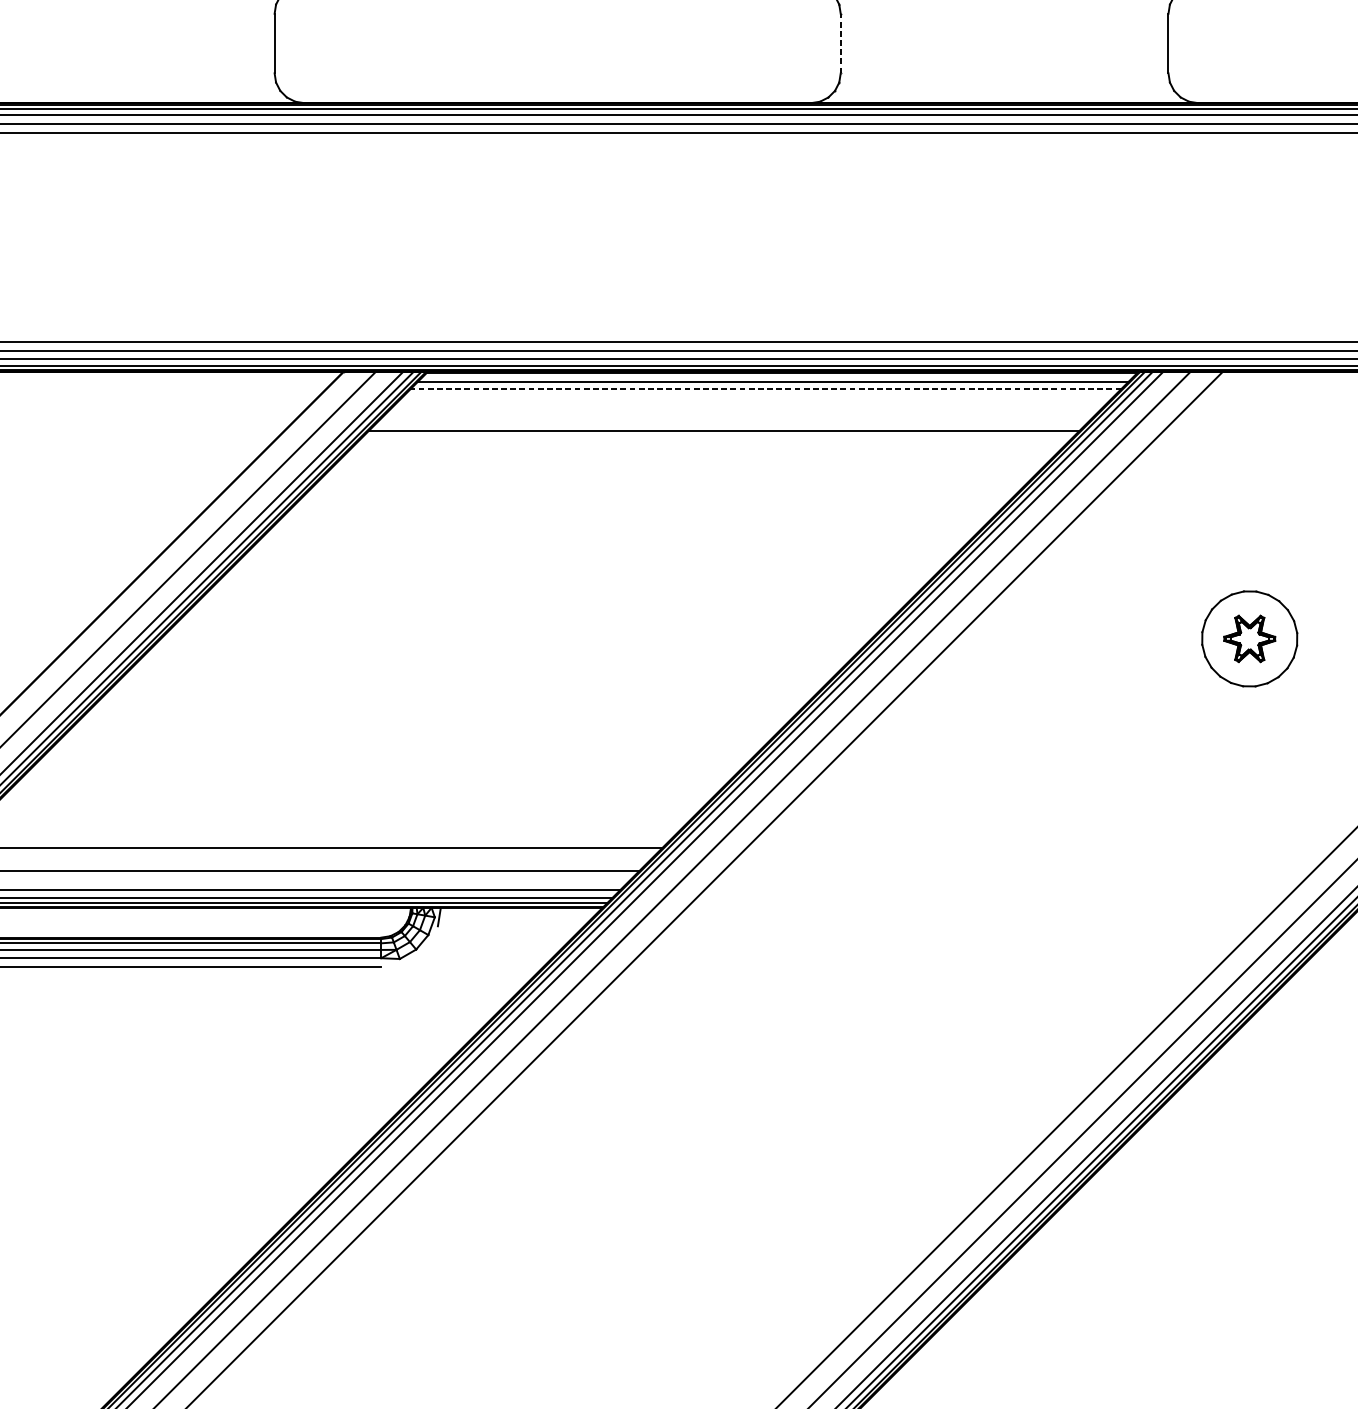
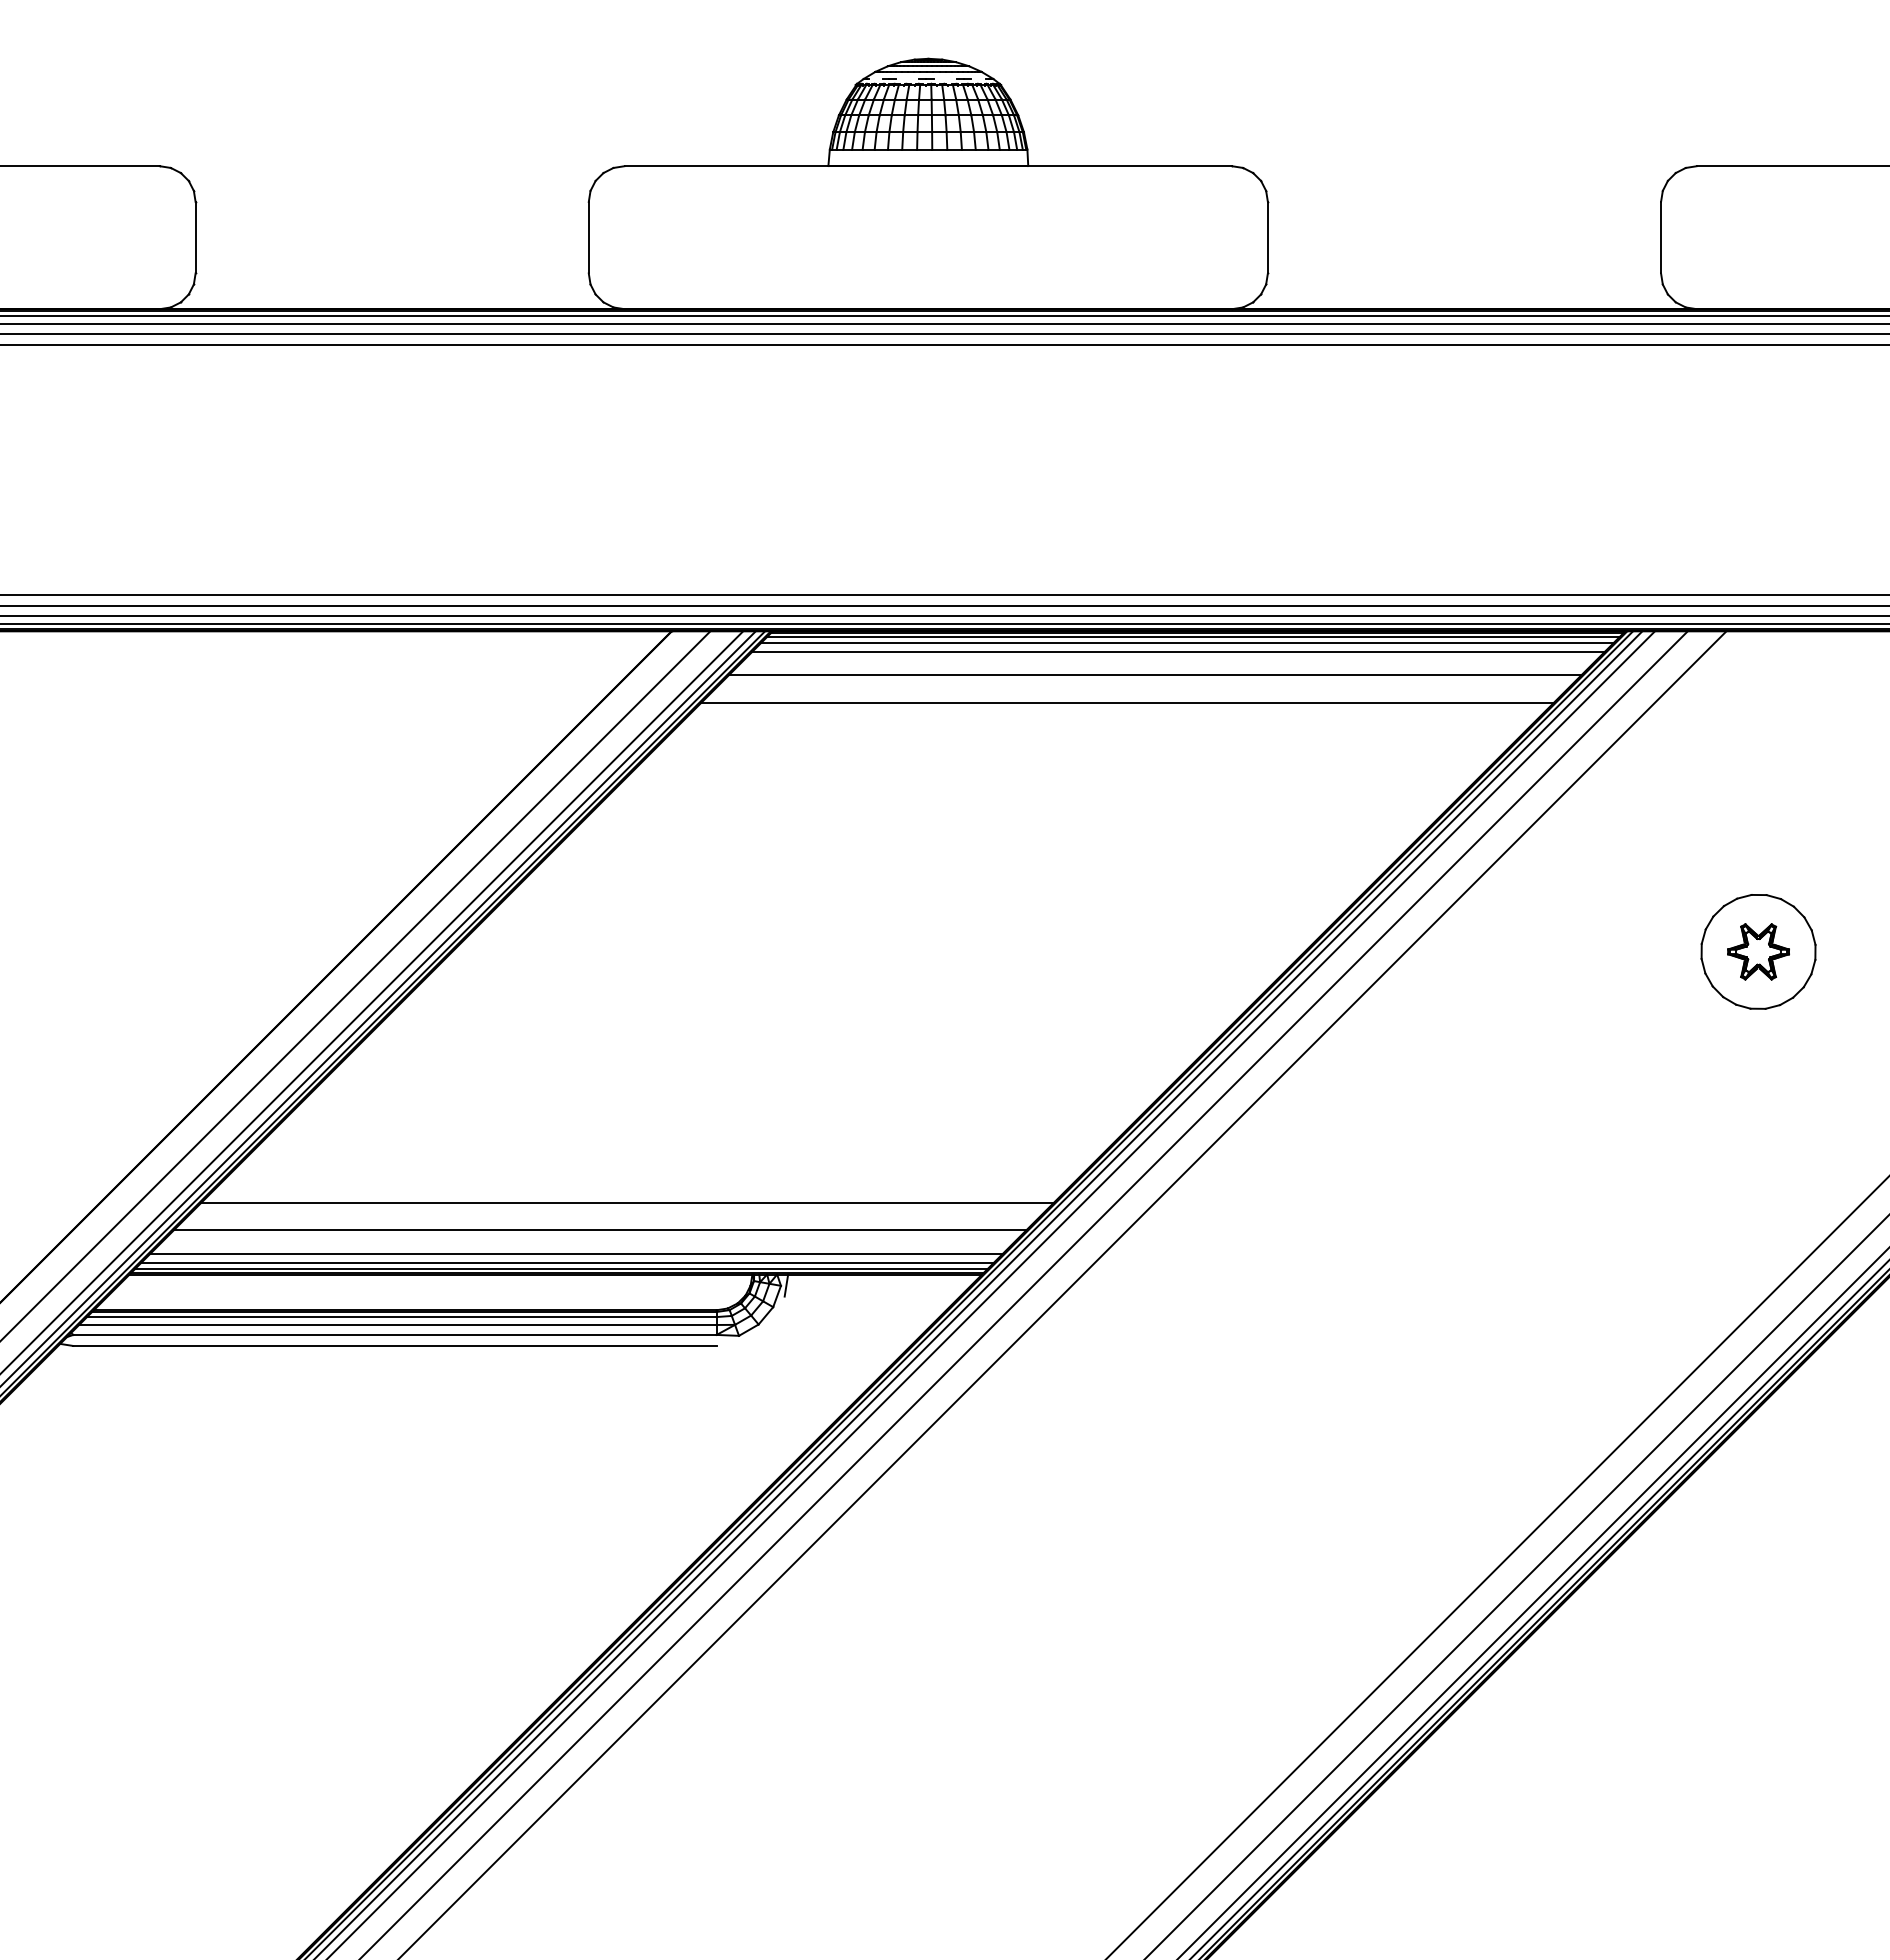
line: (840, 43) -> (1267, 237), dashed -> solid
line: (778, 376) -> (1193, 636), added
line: (765, 389) -> (1177, 652), dashed -> solid
line: (746, 408) -> (1154, 675), added

